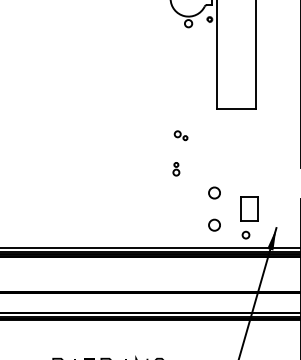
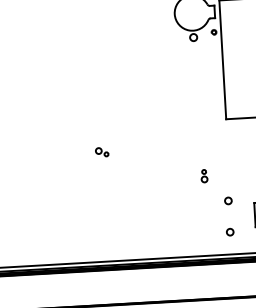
part: (180, 135) -> (101, 152), moved
part: (176, 169) -> (204, 176), moved
circle: (214, 192) -> (228, 200), size x0.62
circle: (214, 224) -> (230, 231), size x0.62

